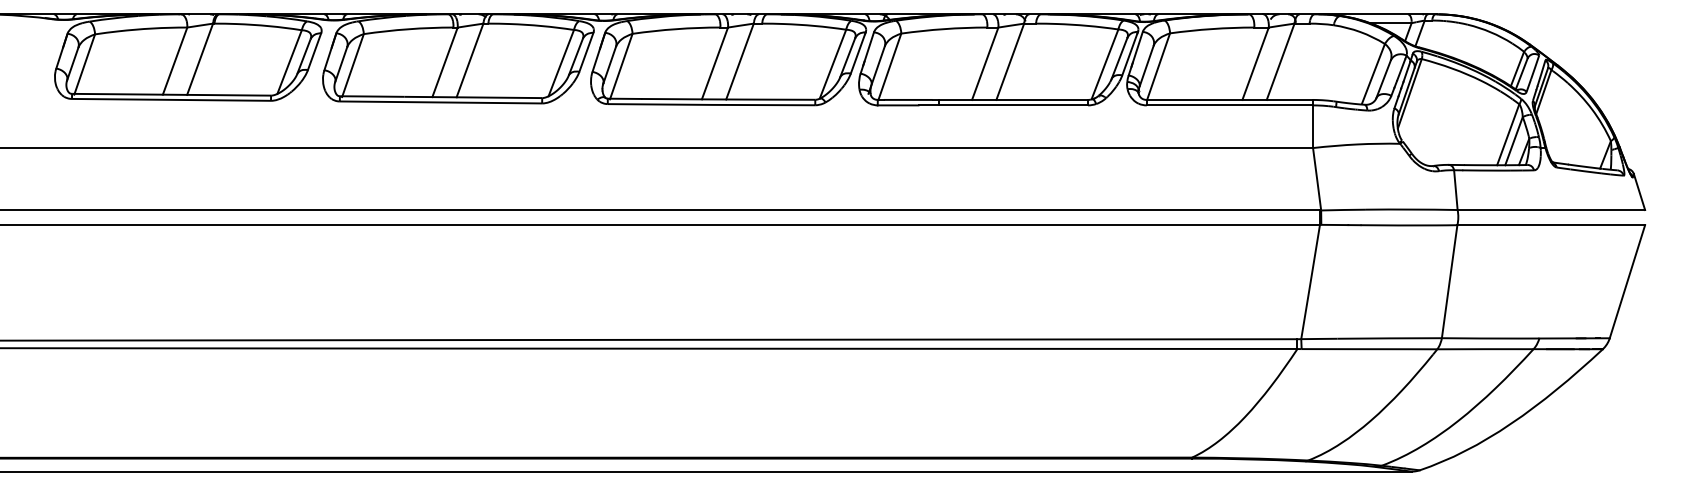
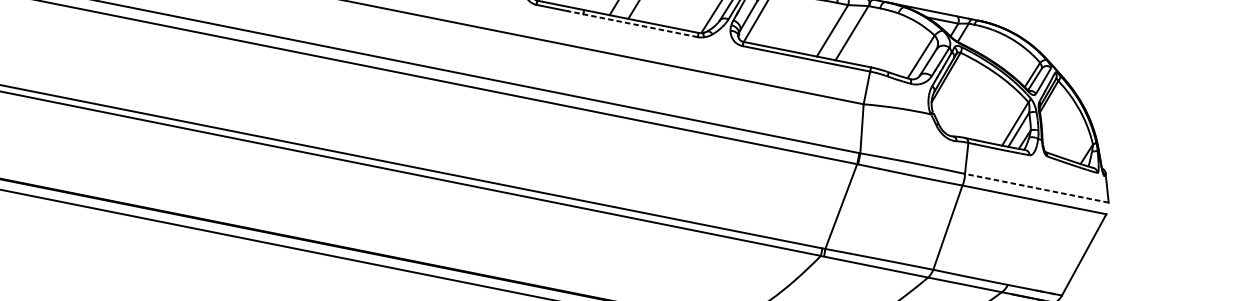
line: (1003, 105) -> (632, 24), solid -> dashed
line: (1551, 210) -> (1036, 188), solid -> dashed

